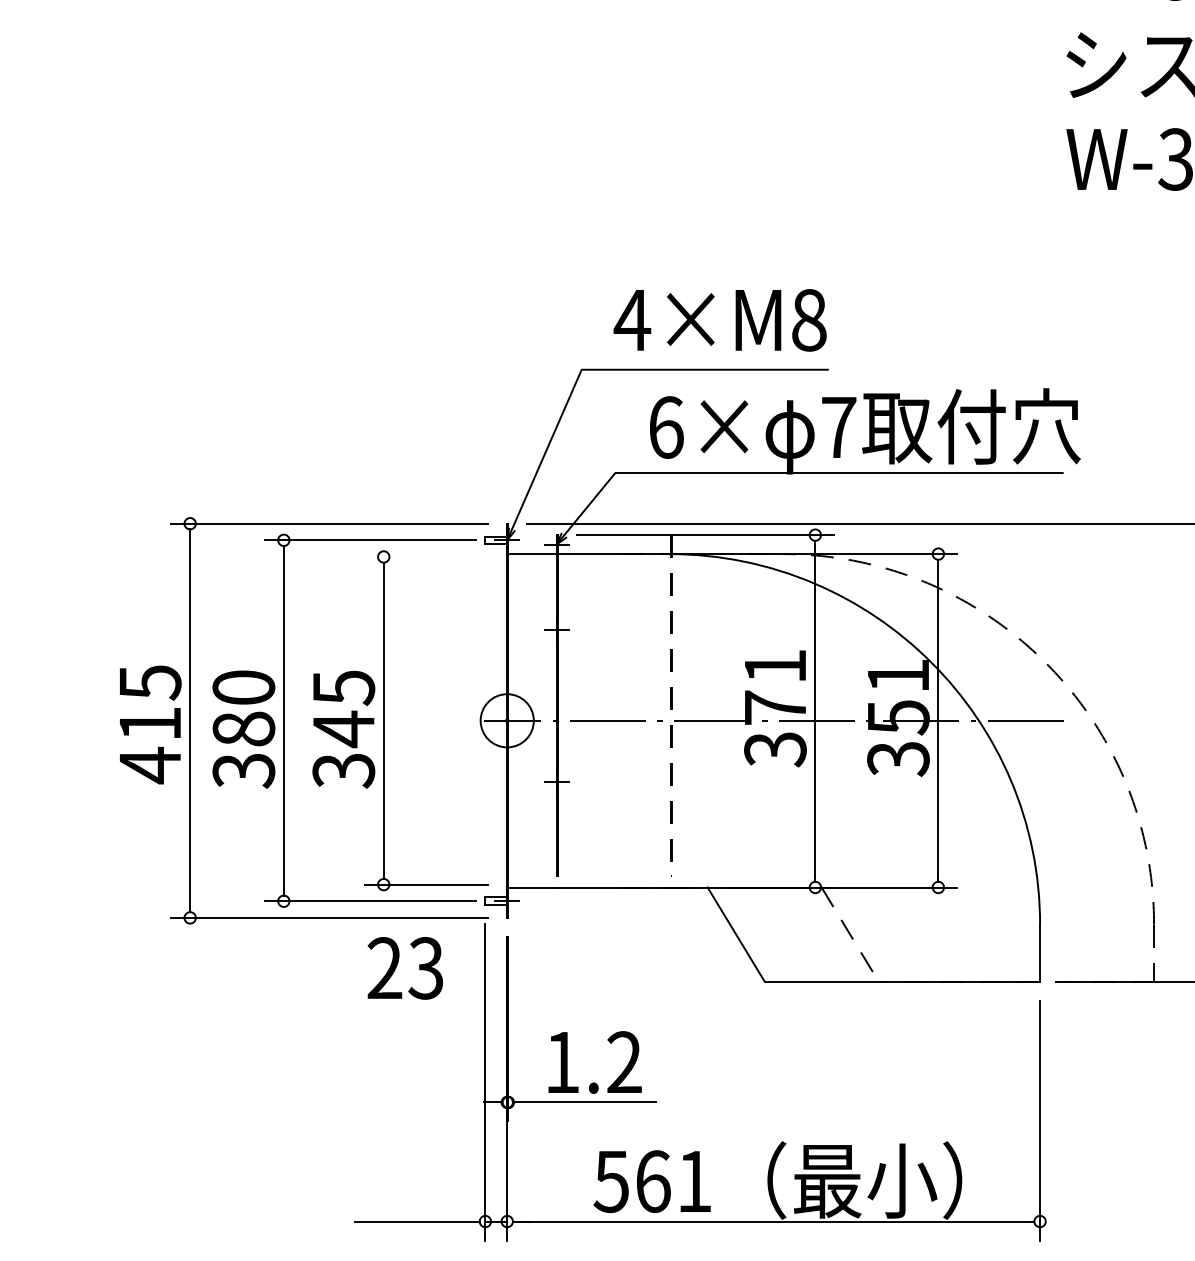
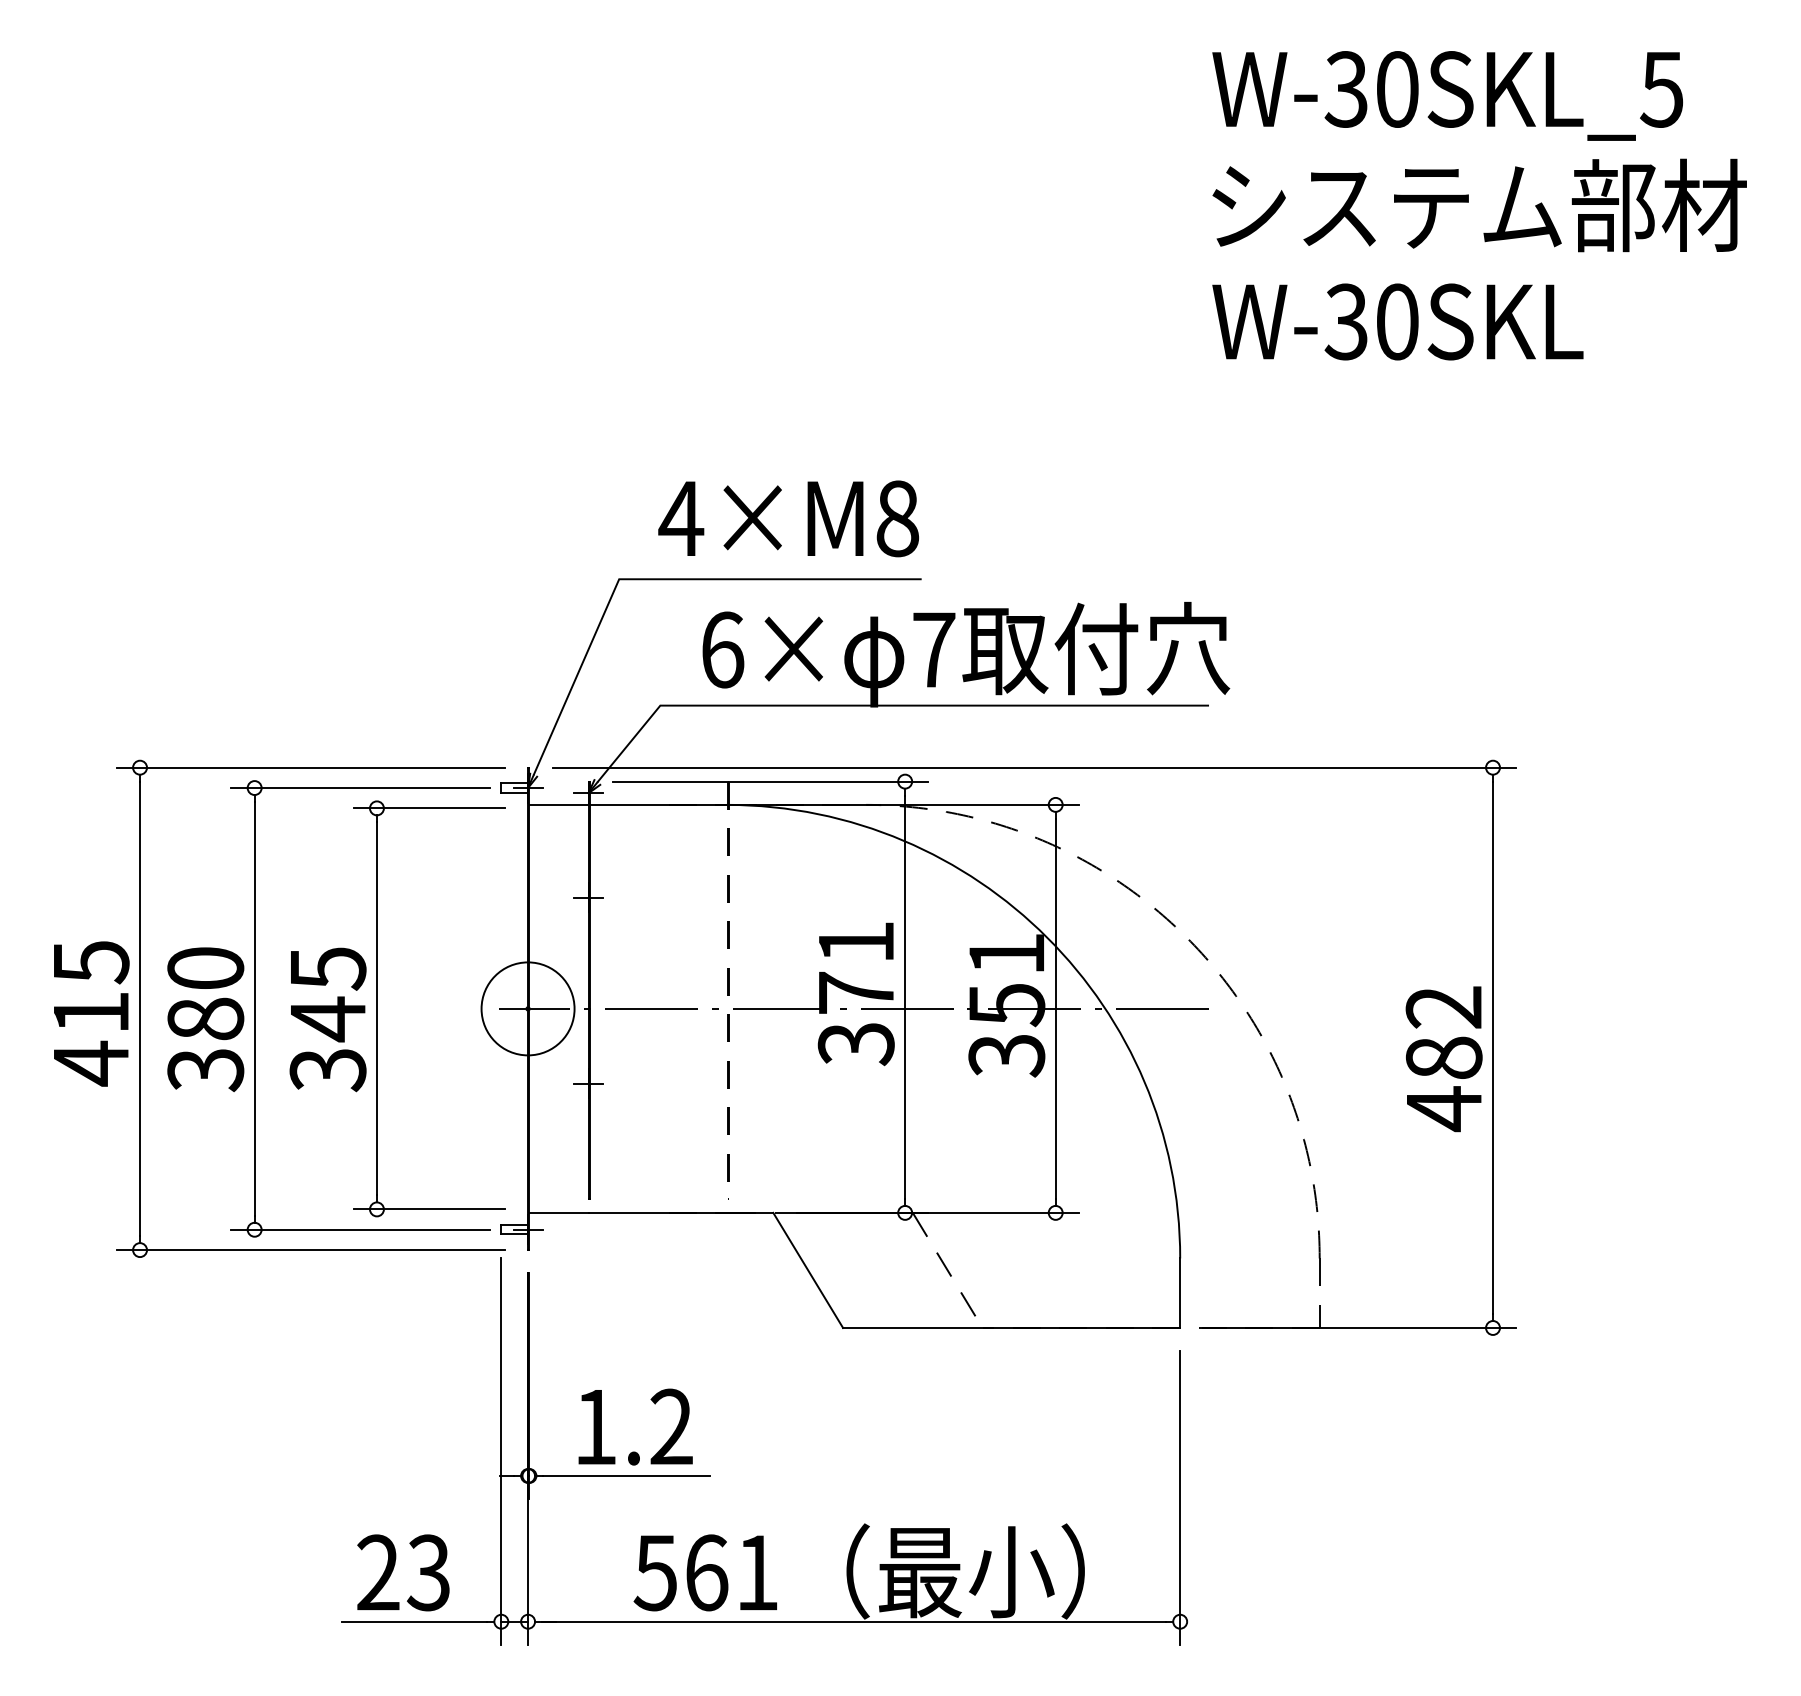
line: (425, 557) -> (428, 808), added
circle: (506, 720) -> (527, 1008), size x1.43
text: (405, 968) -> (403, 1572), moved

